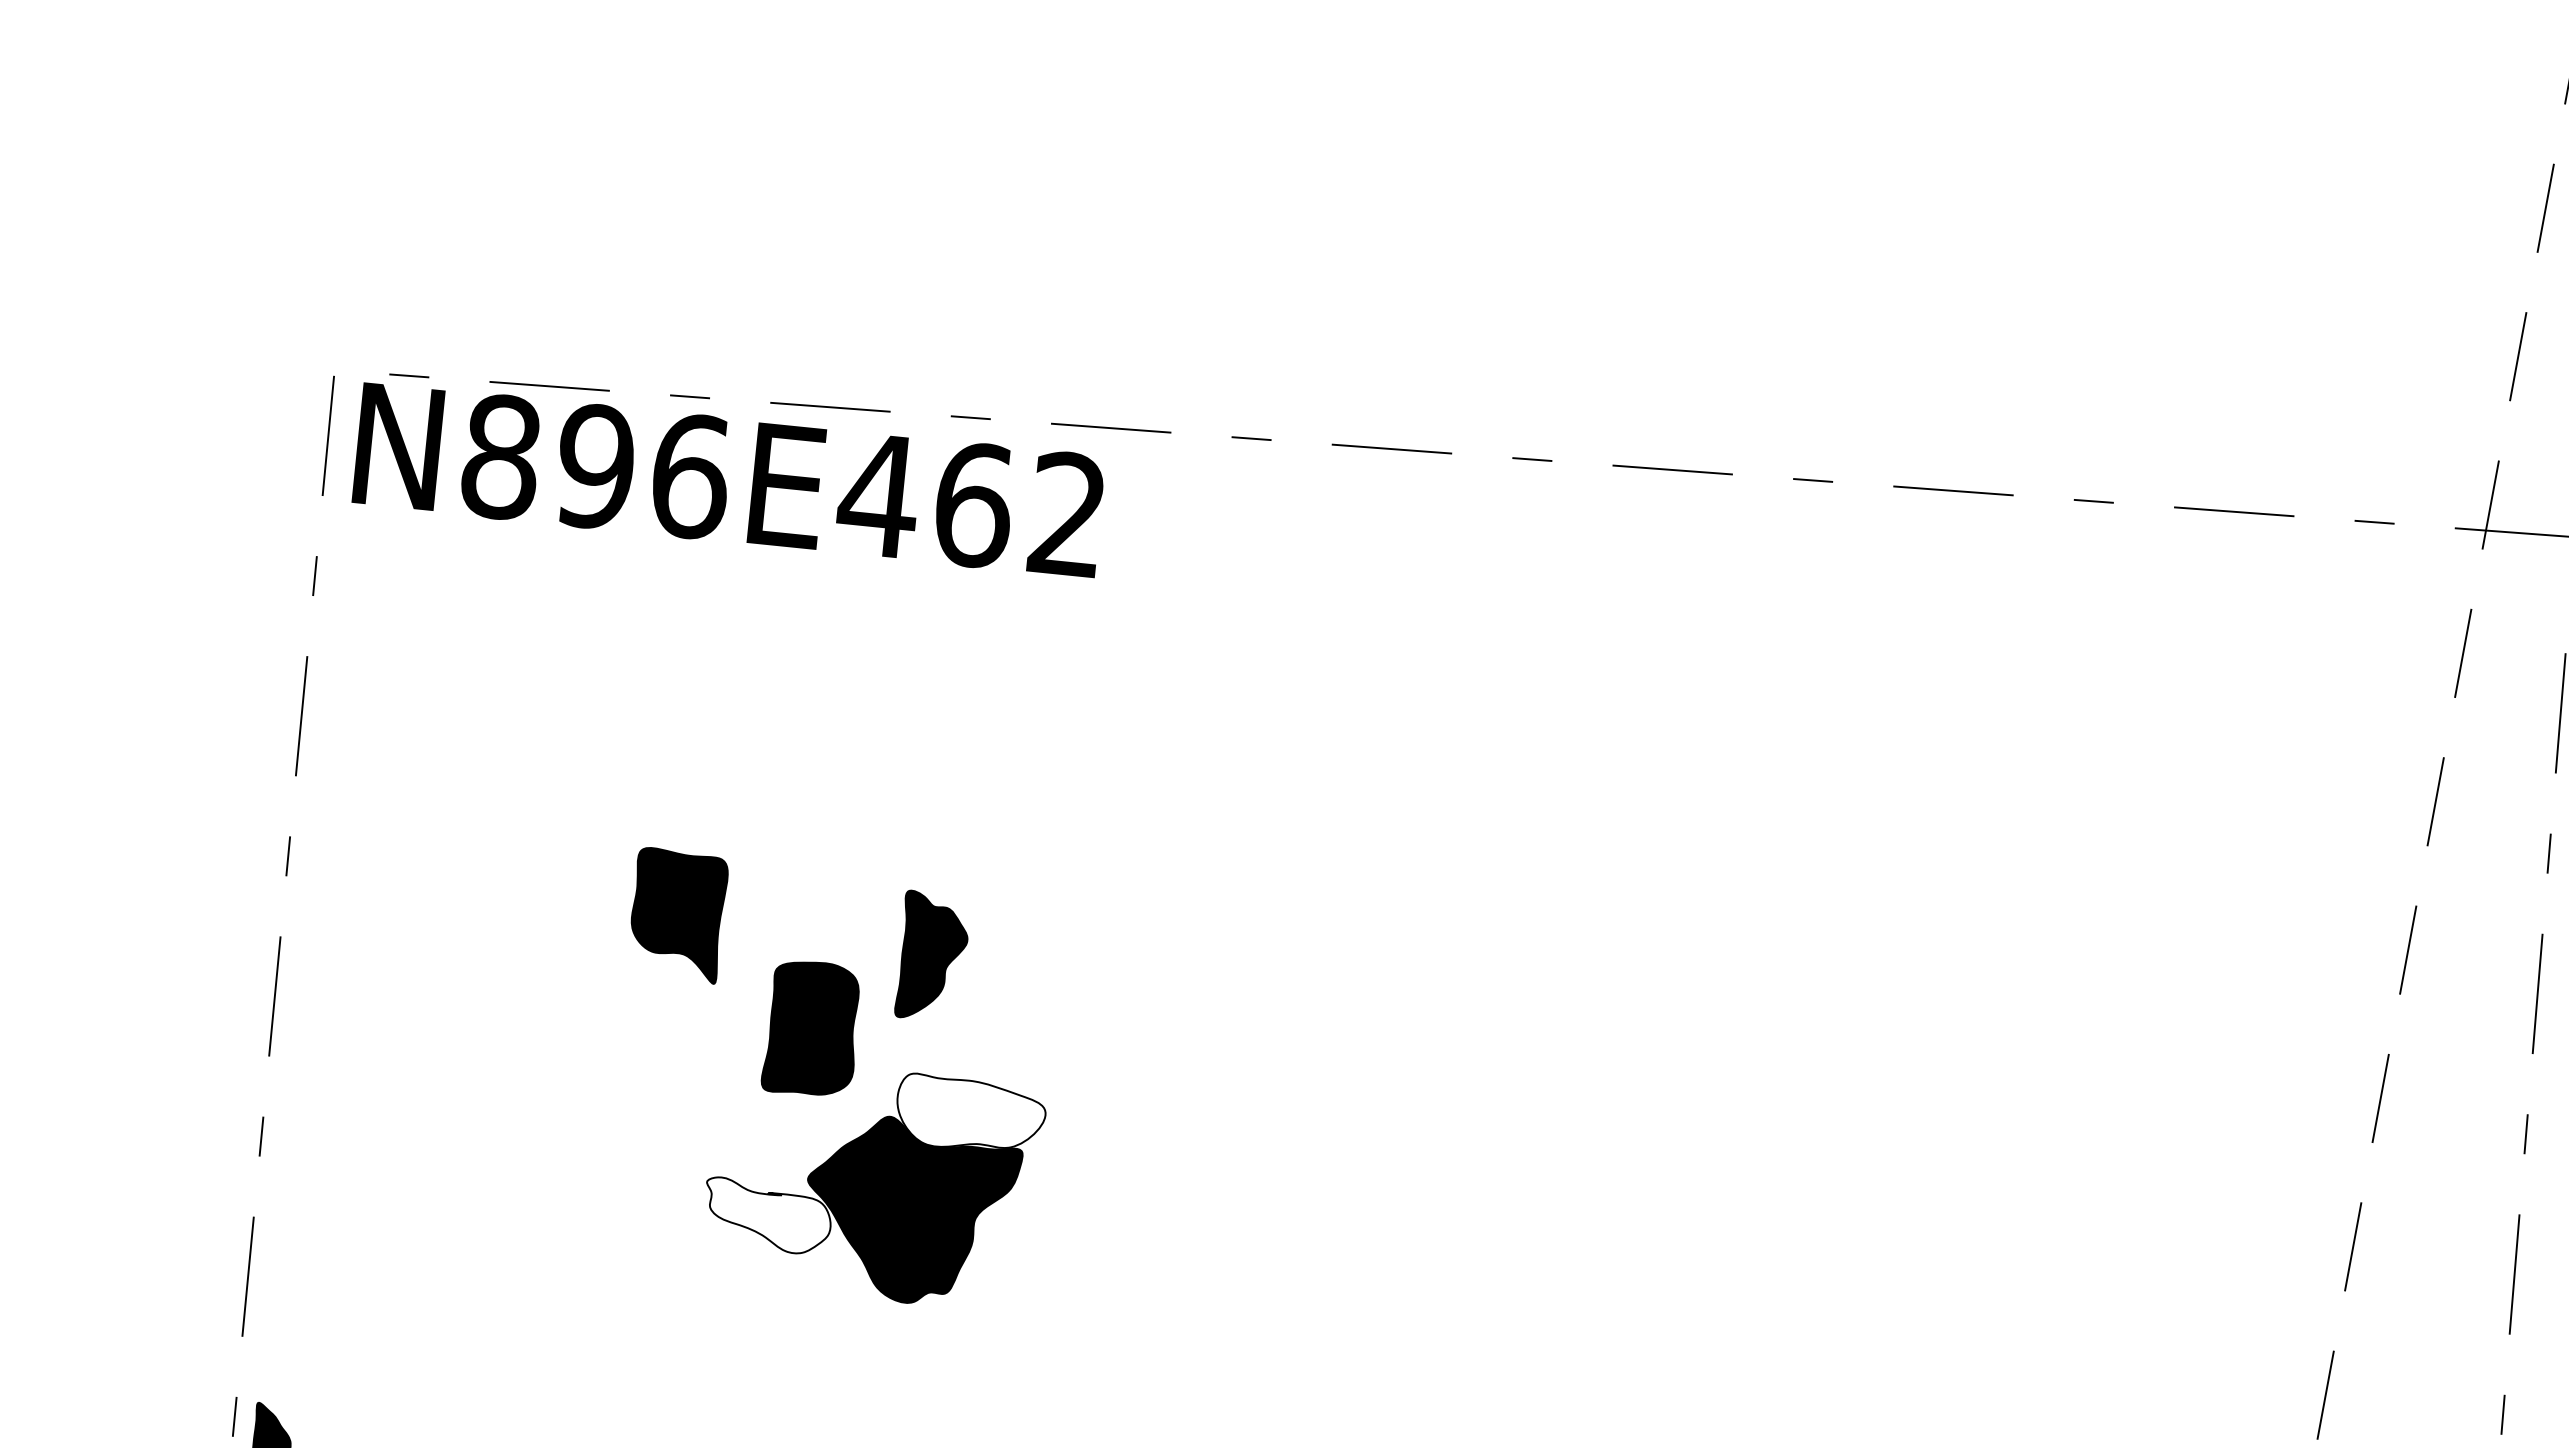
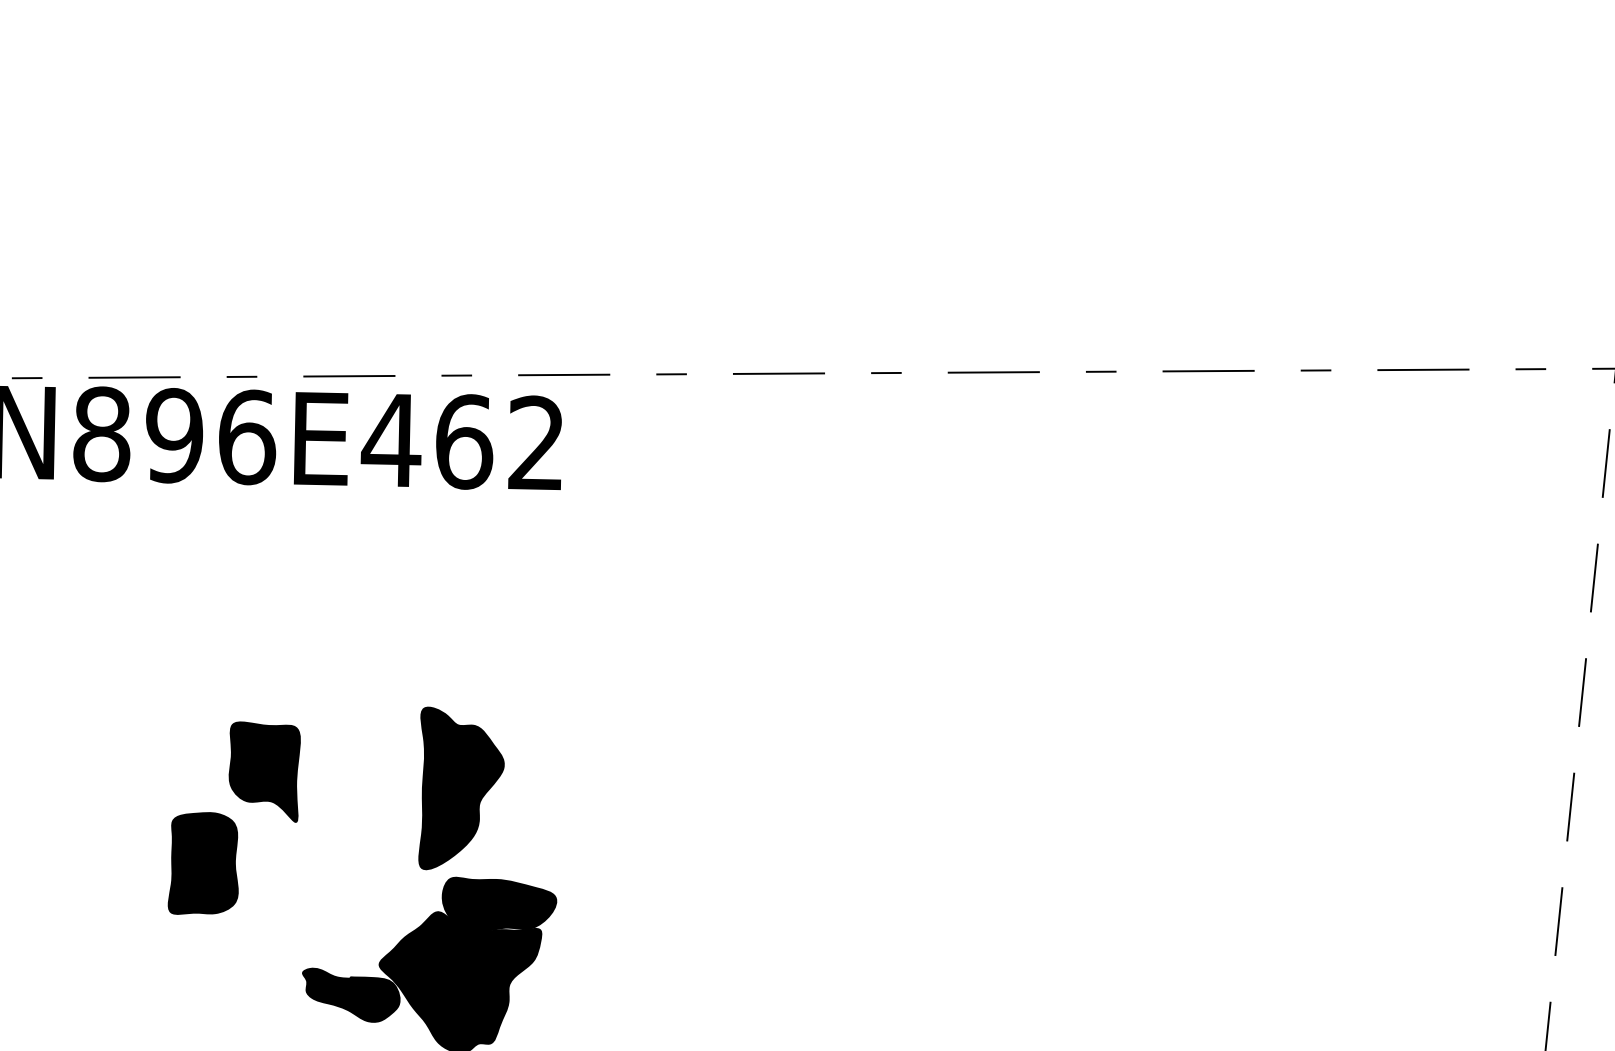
part: (931, 953) -> (459, 785), size x1.67
part: (809, 1028) -> (201, 863), moved
fill: (971, 1110) -> (499, 902), added
fill: (768, 1215) -> (351, 994), added

